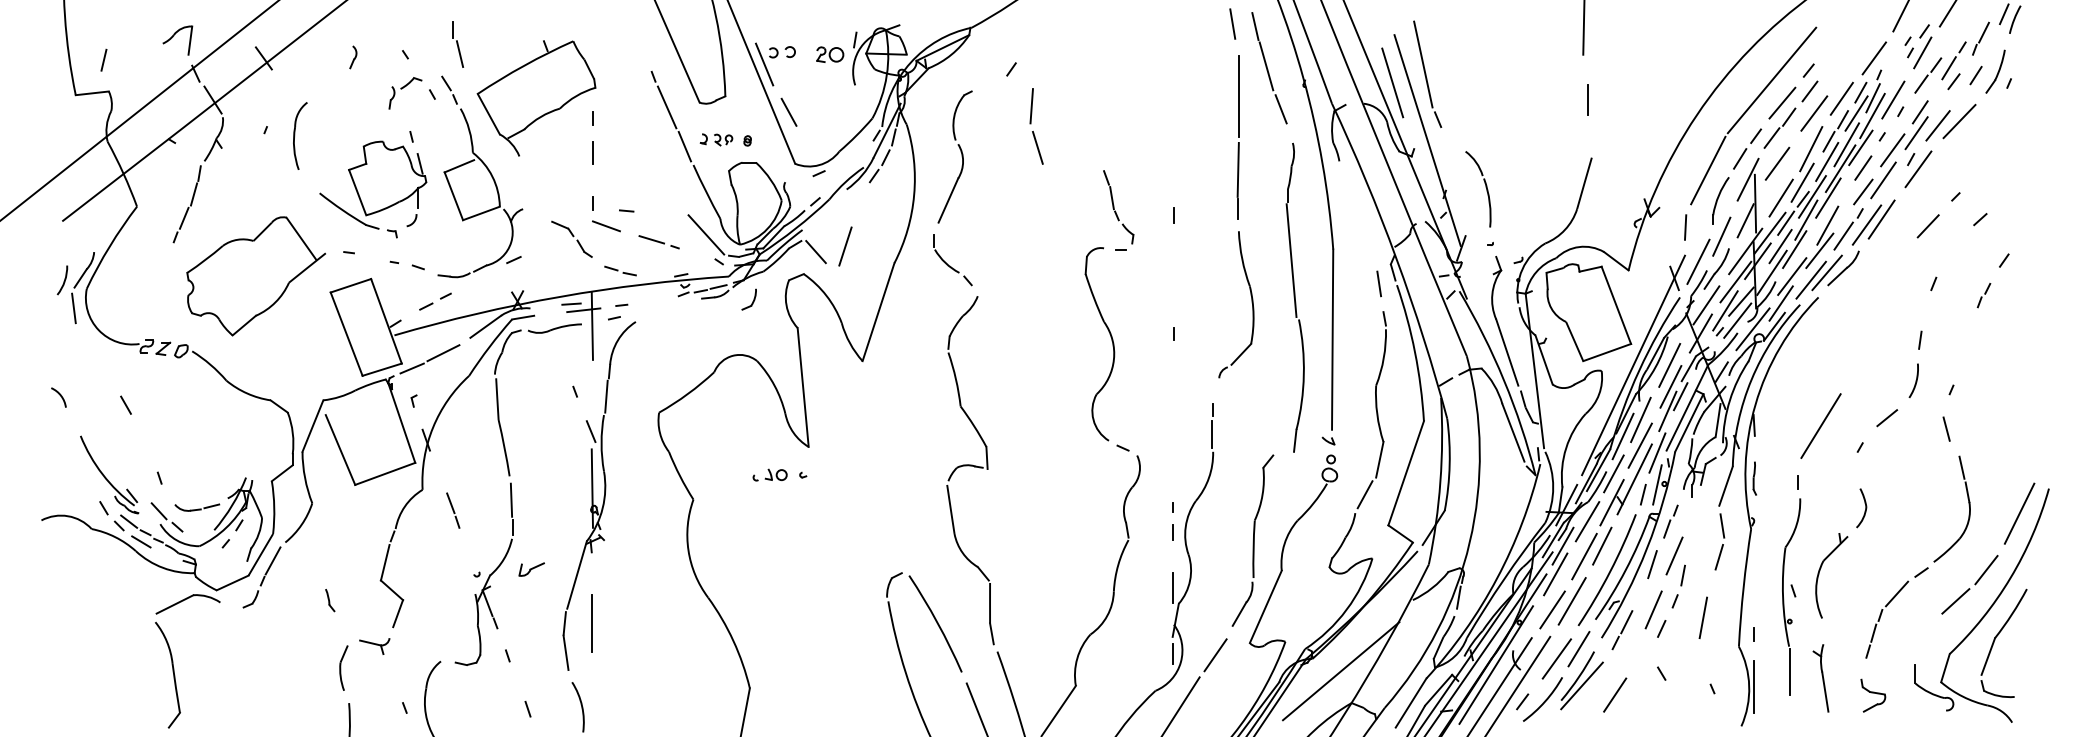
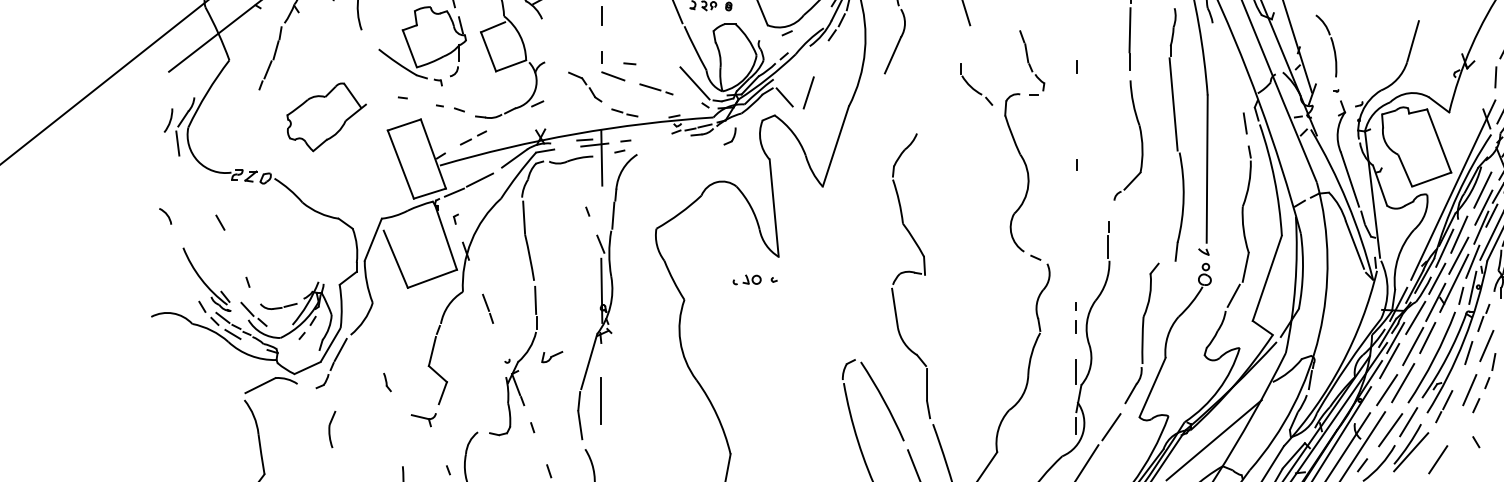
part: (952, 260) -> (976, 84), moved
part: (255, 276) -> (326, 117), size x0.7
part: (343, 667) -> (332, 428), moved

